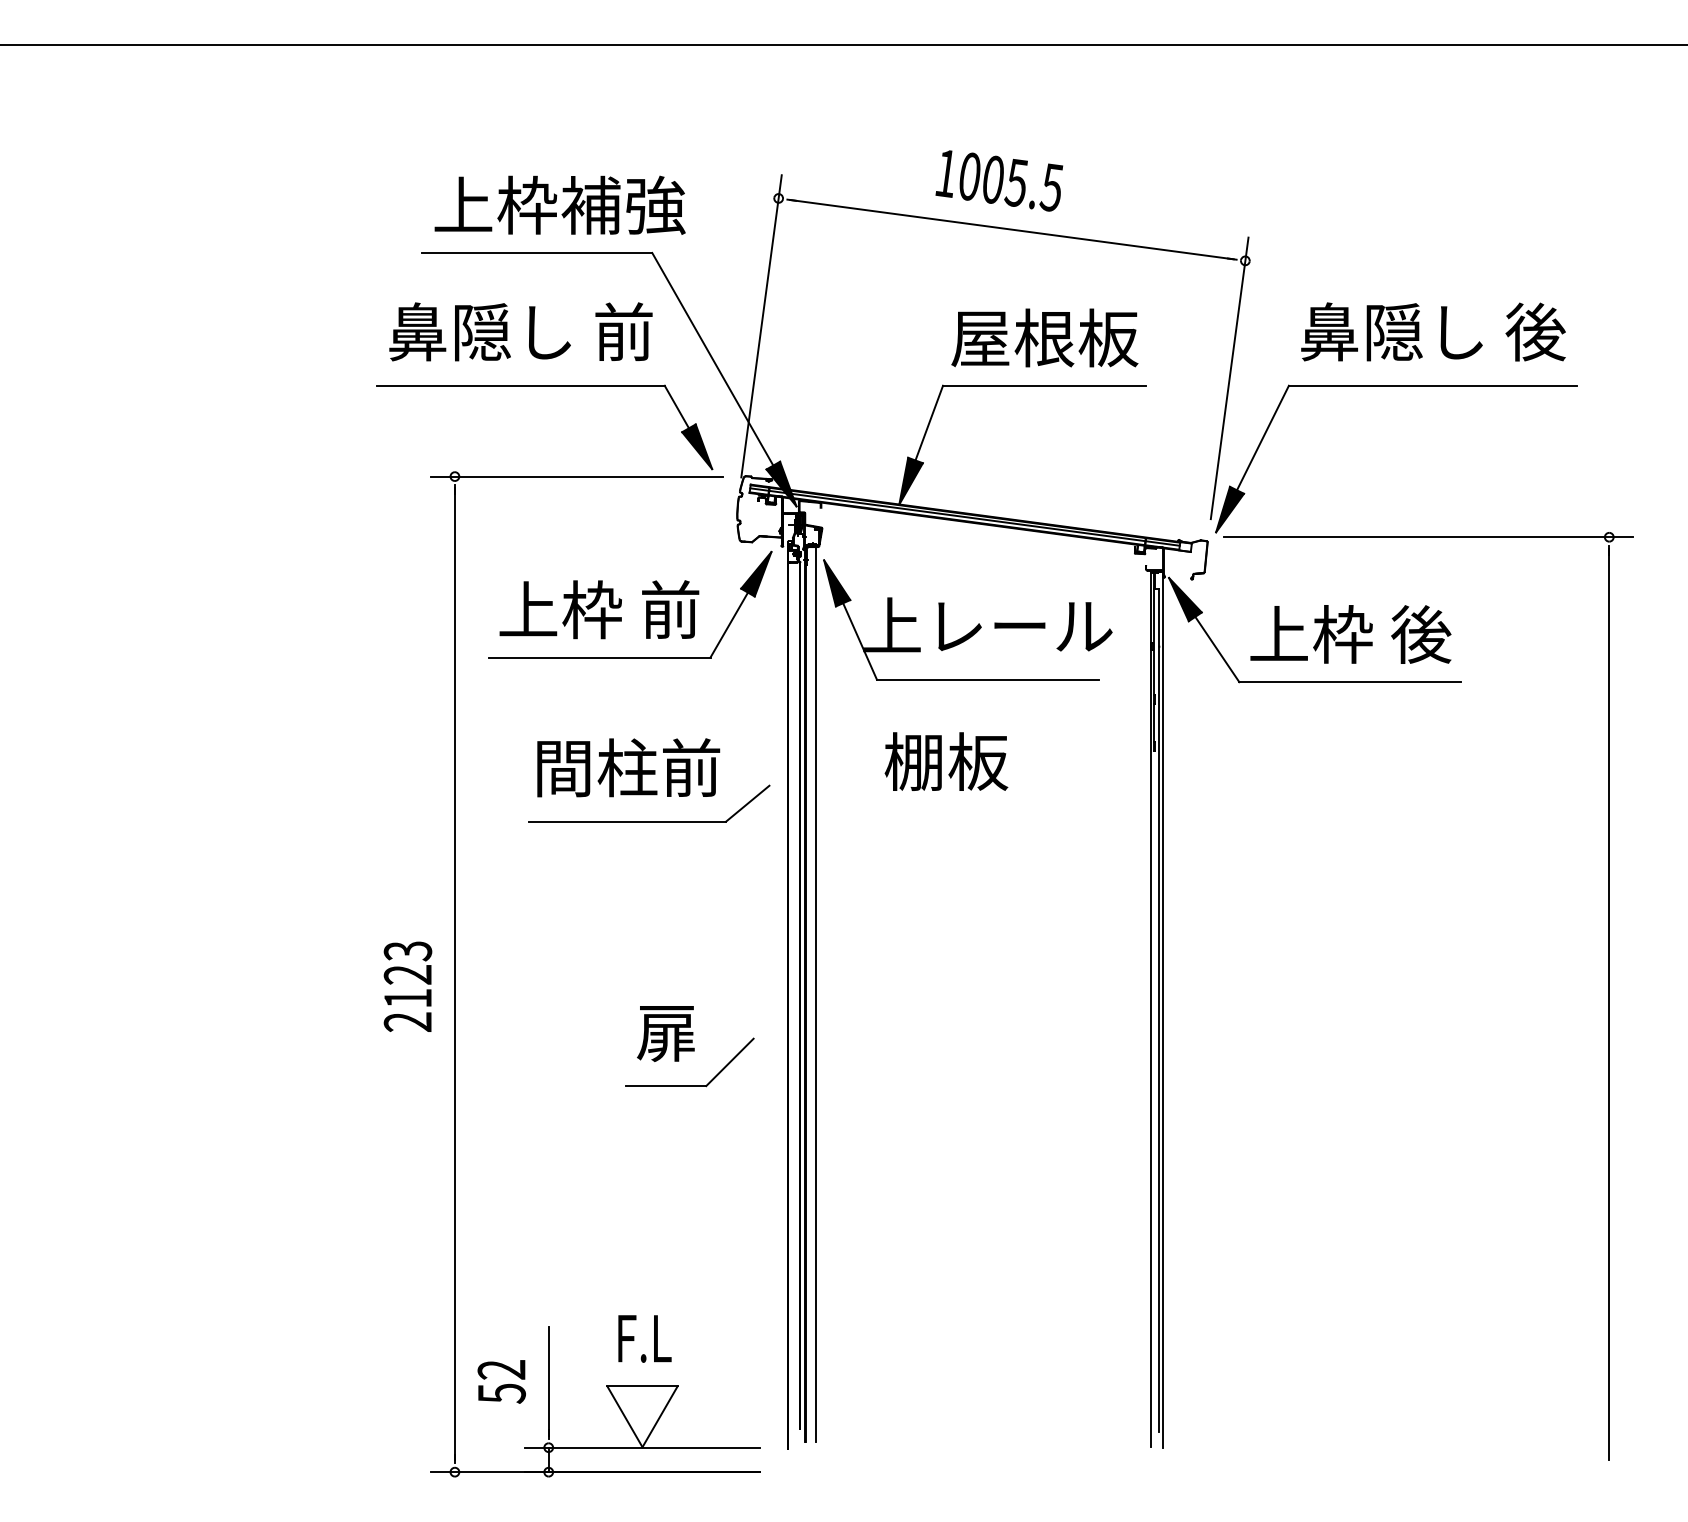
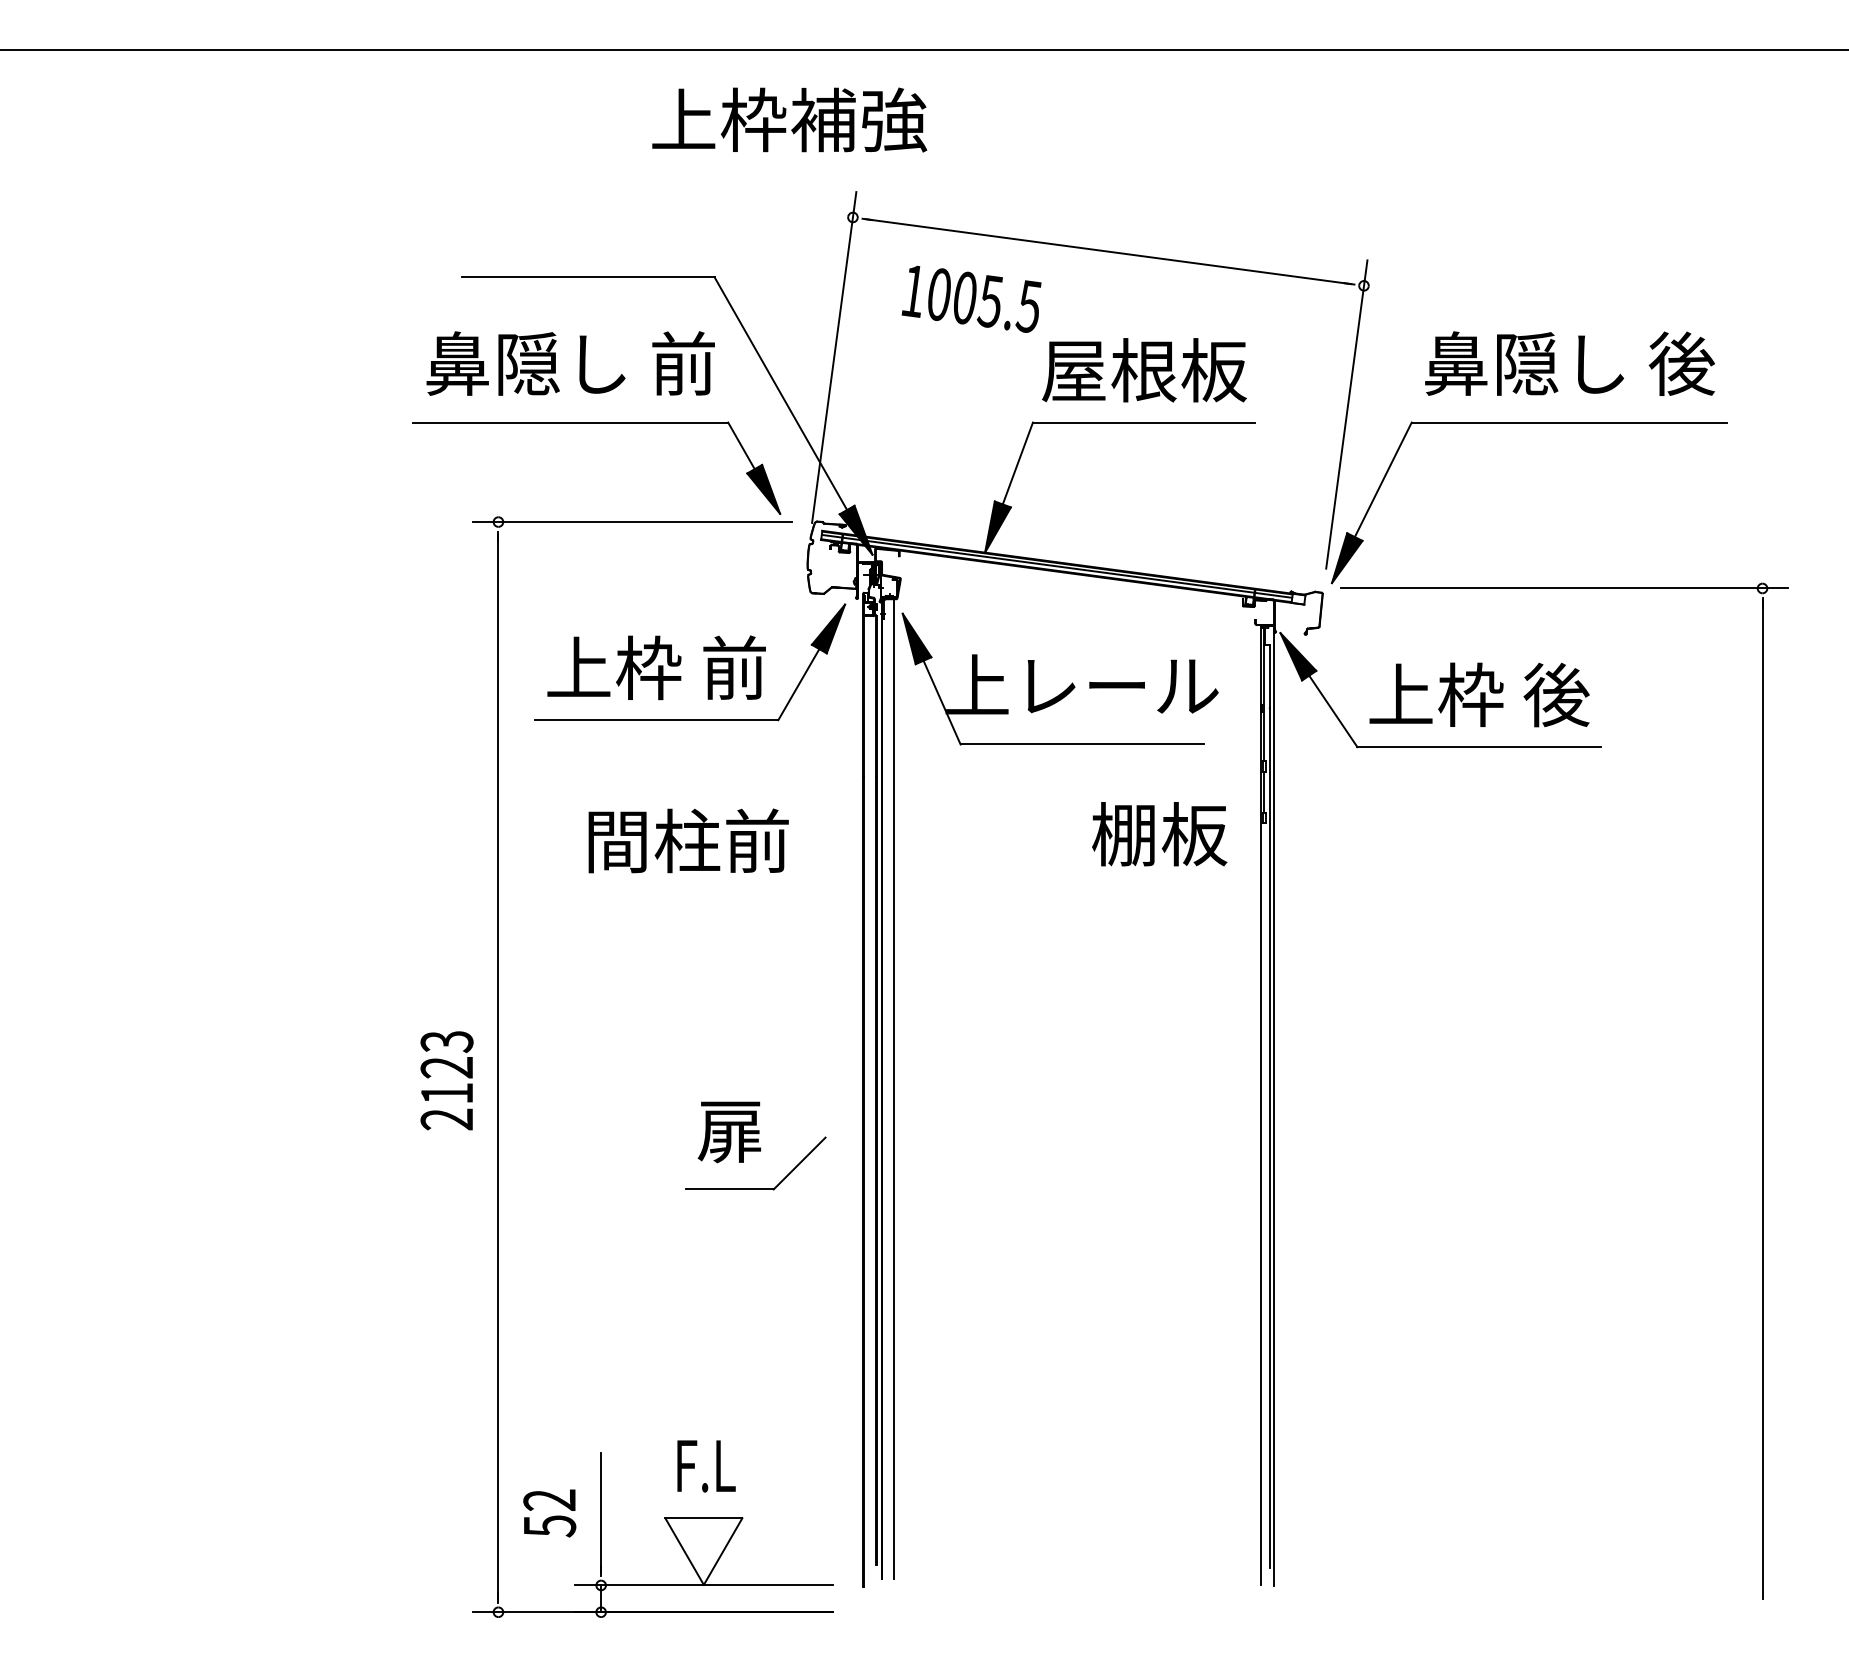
text: (999, 180) -> (971, 298), moved
text: (559, 204) -> (789, 119), moved
text: (946, 761) -> (1159, 834), moved
part: (649, 821) -> (711, 899), removed

